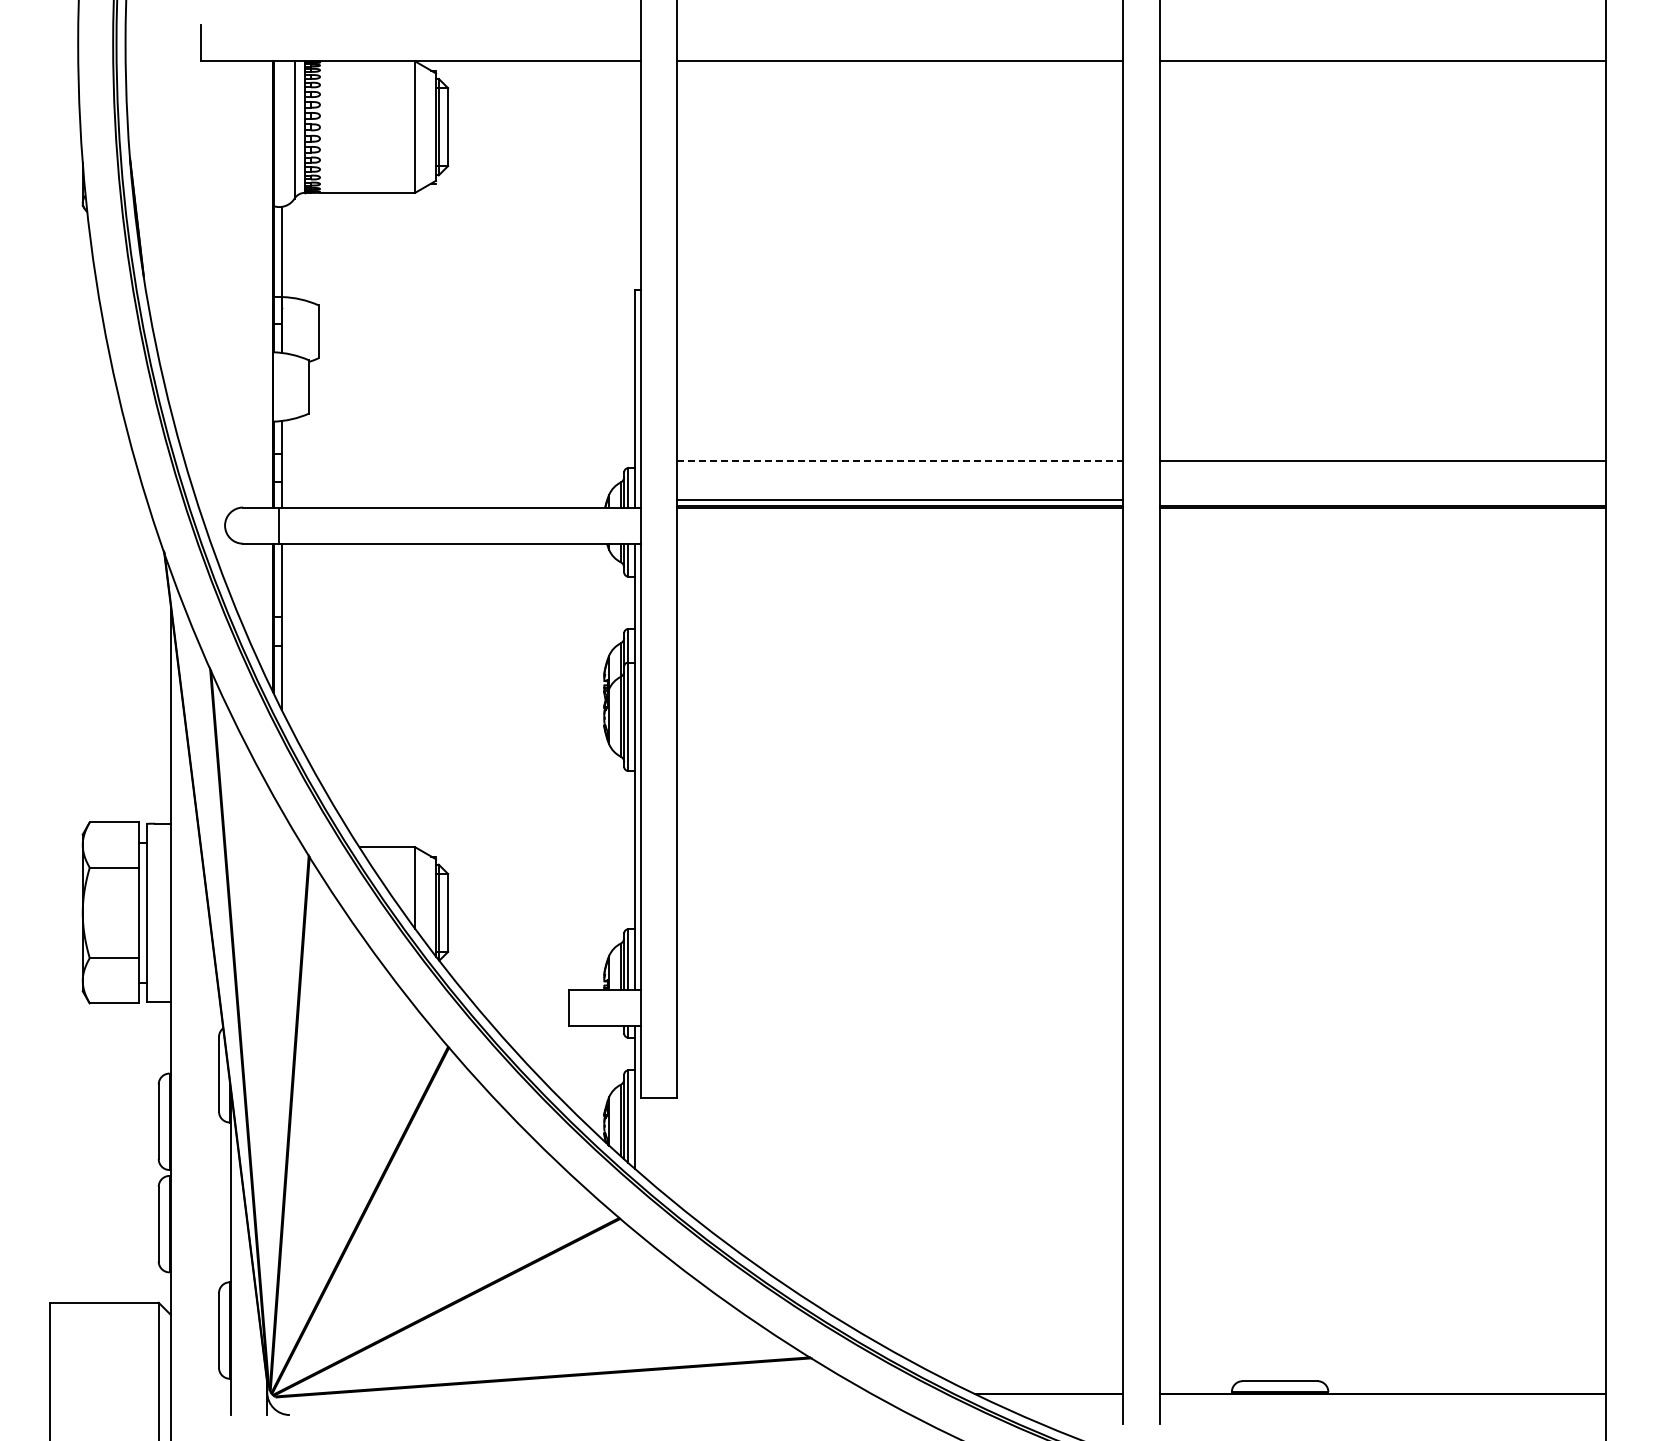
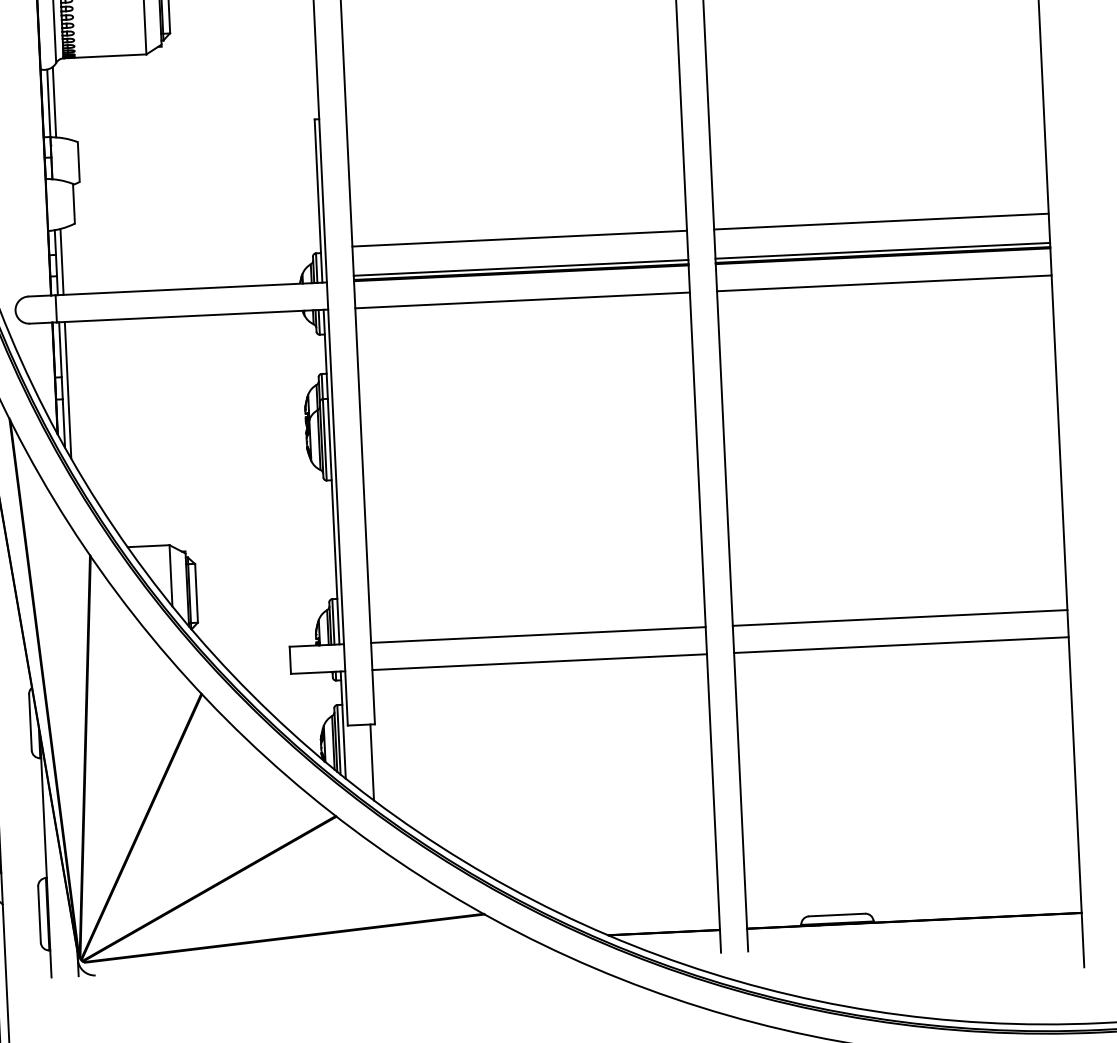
line: (289, 250) -> (54, 102), added
line: (900, 461) -> (519, 238), dashed -> solid
line: (289, 463) -> (61, 261), added
line: (1382, 500) -> (882, 250), added
line: (900, 543) -> (522, 300), added
line: (1382, 543) -> (884, 283), added
line: (289, 634) -> (67, 390), added
line: (900, 989) -> (538, 634), added
line: (1382, 989) -> (900, 617), added
line: (900, 1026) -> (539, 662), added
line: (1382, 1026) -> (901, 645), added
line: (671, 1148) -> (372, 762), added

